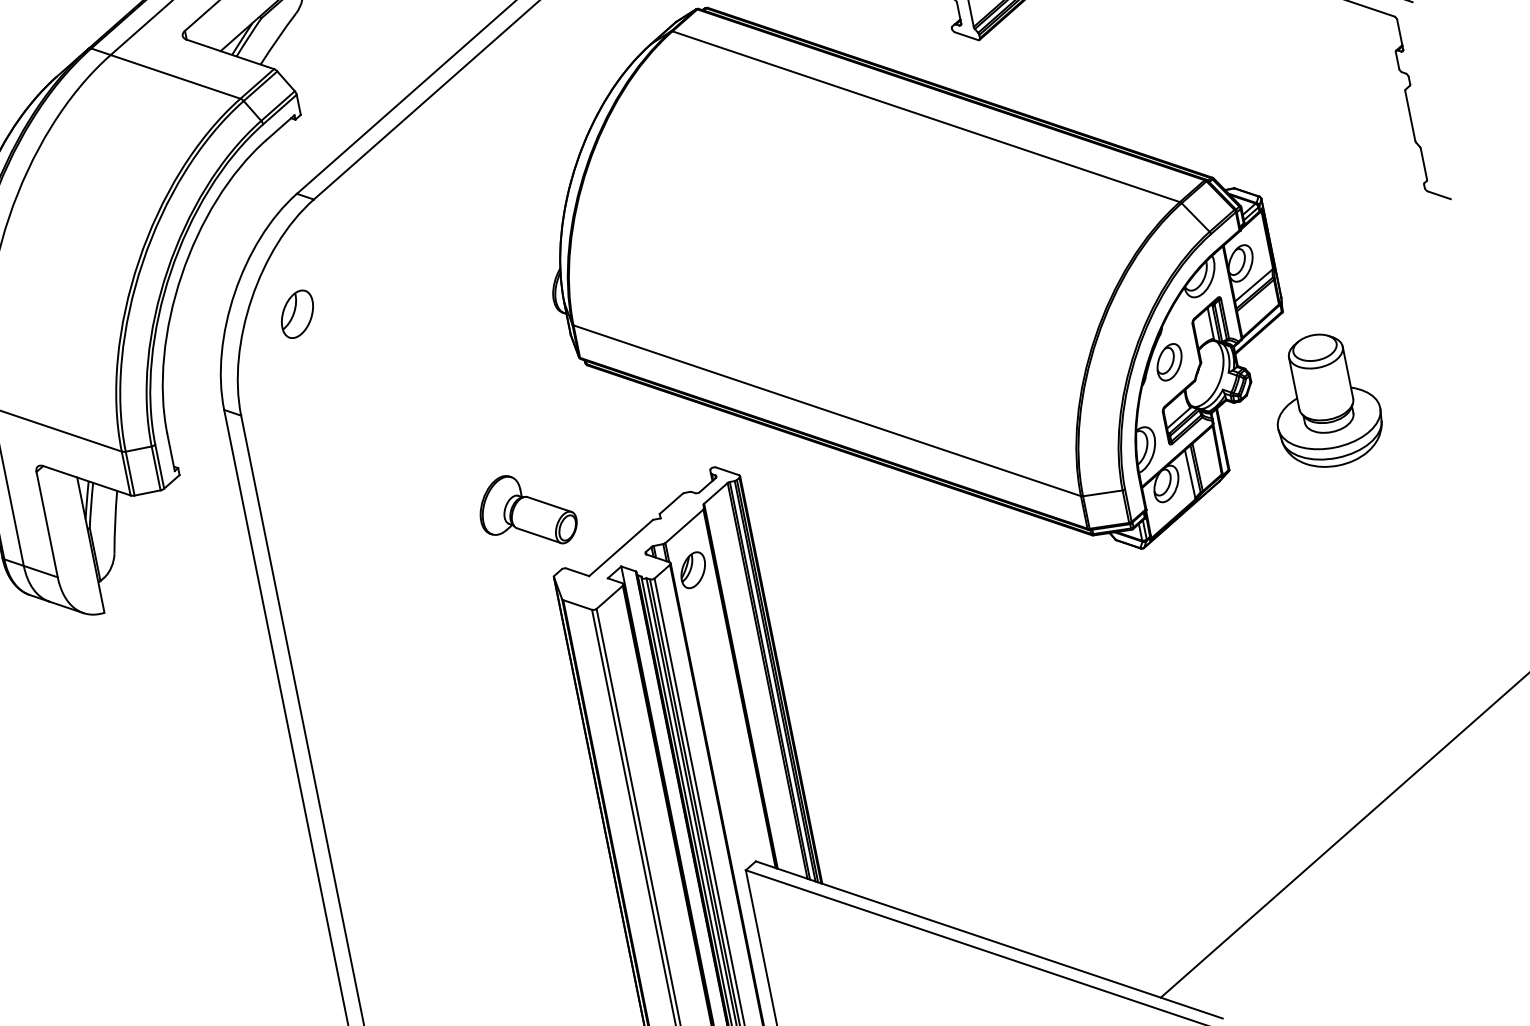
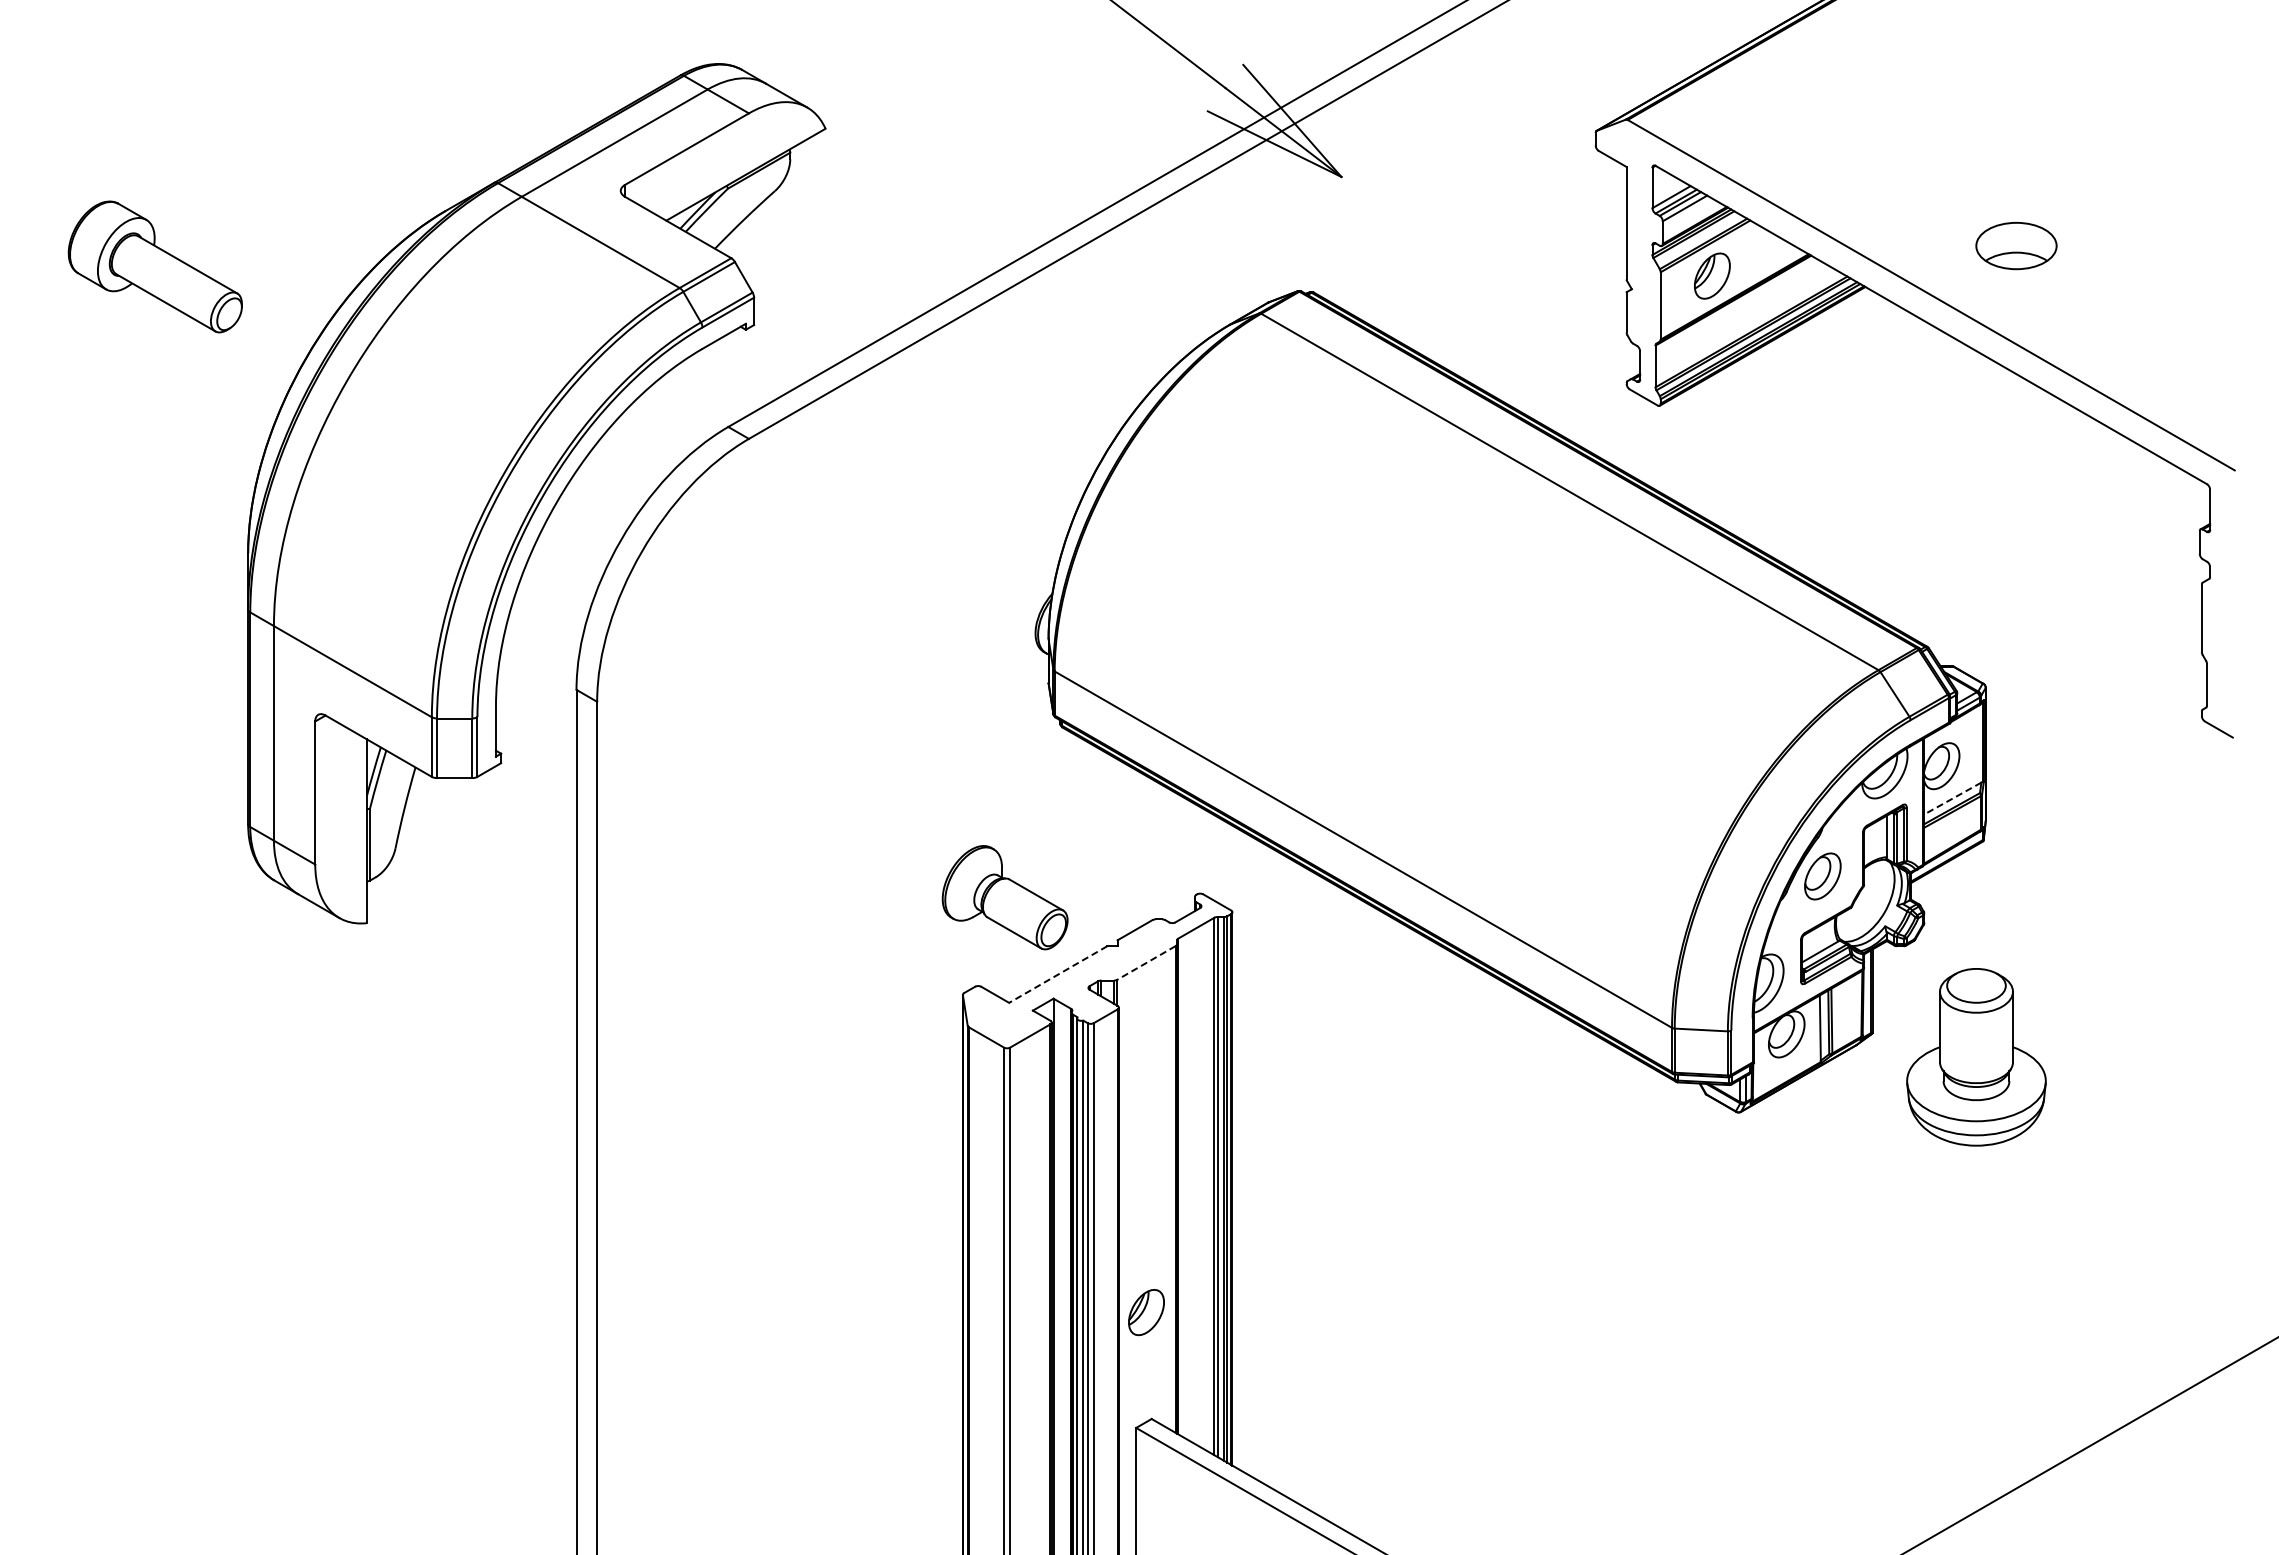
line: (1253, 285) -> (1952, 798), solid -> dashed
part: (297, 314) -> (697, 584), removed
part: (1325, 400) -> (1976, 1057), moved
part: (526, 511) -> (1004, 897), moved
line: (684, 526) -> (1146, 962), solid -> dashed
line: (621, 547) -> (1058, 974), solid -> dashed
part: (693, 570) -> (1146, 1312), moved

